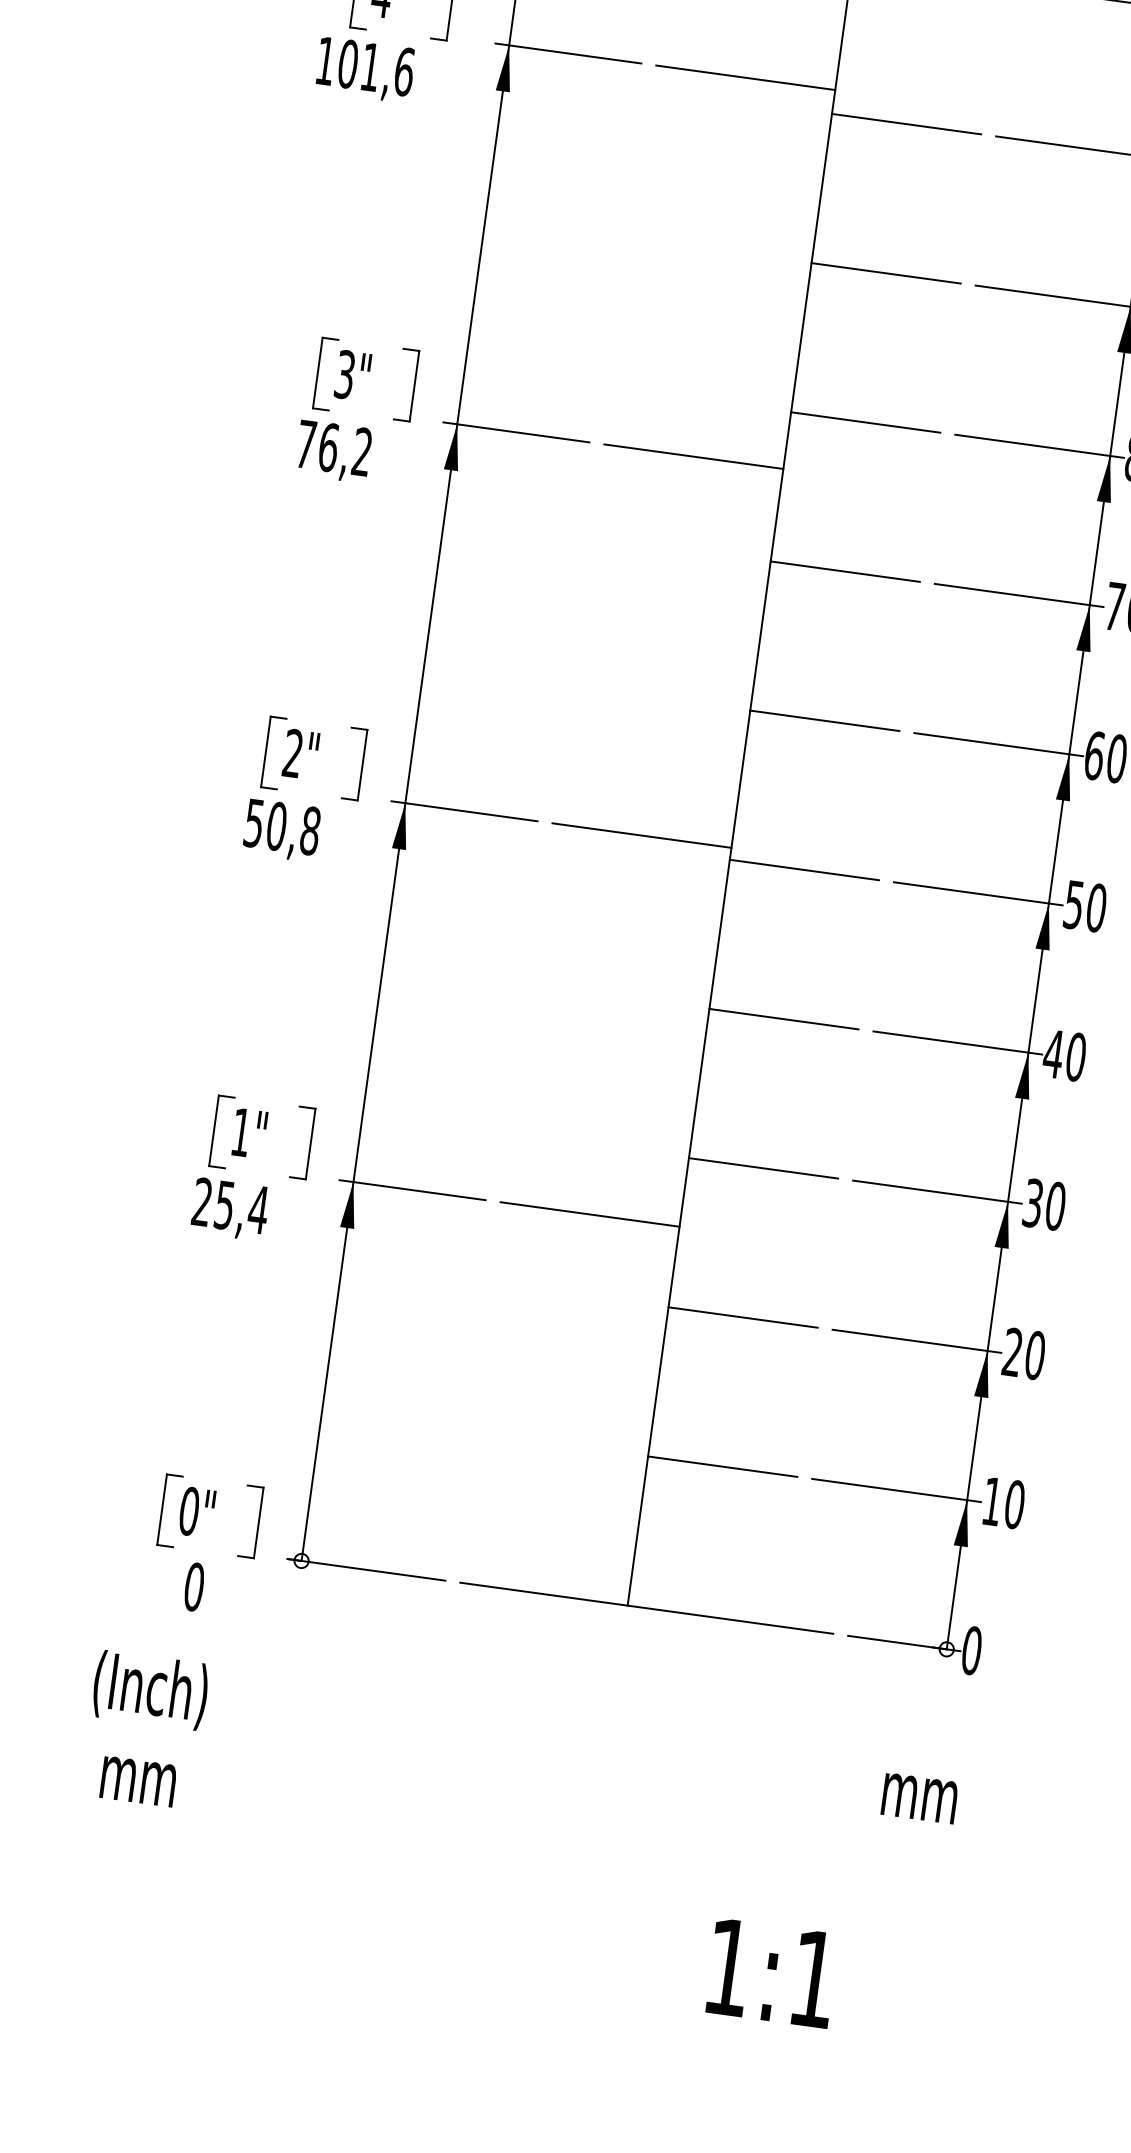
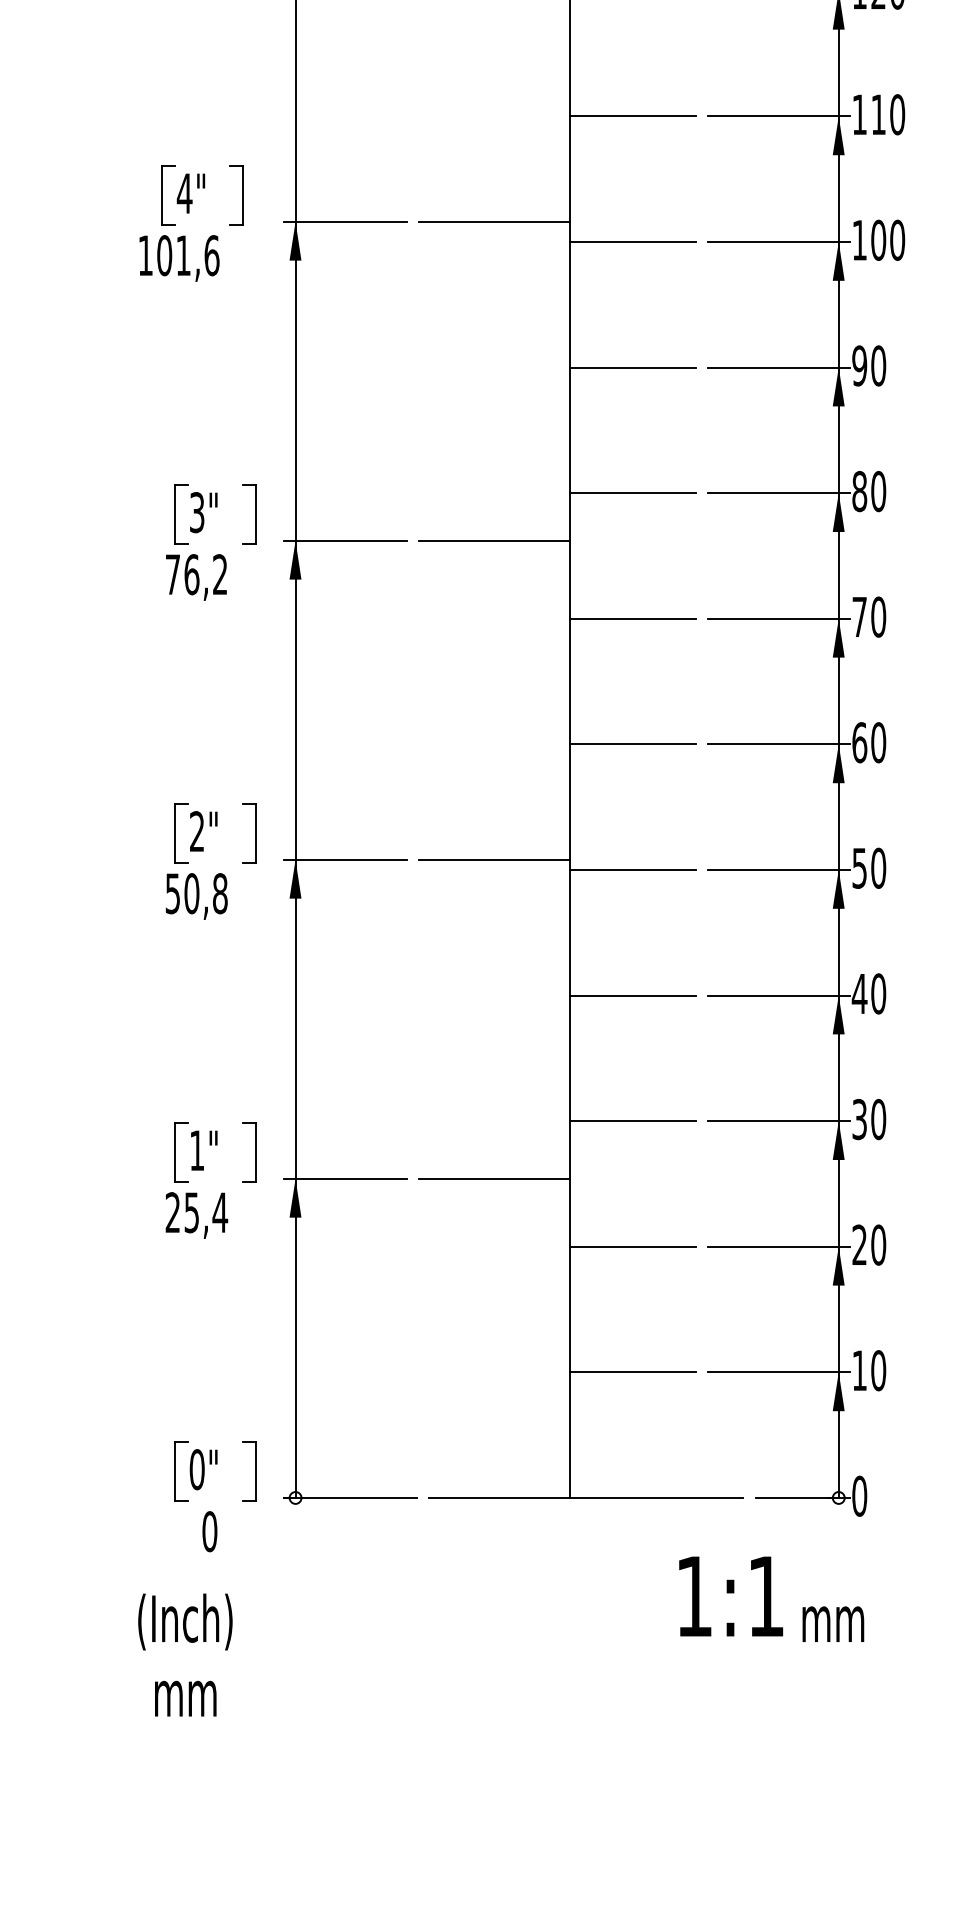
text: (772, 1973) -> (731, 1596), moved

